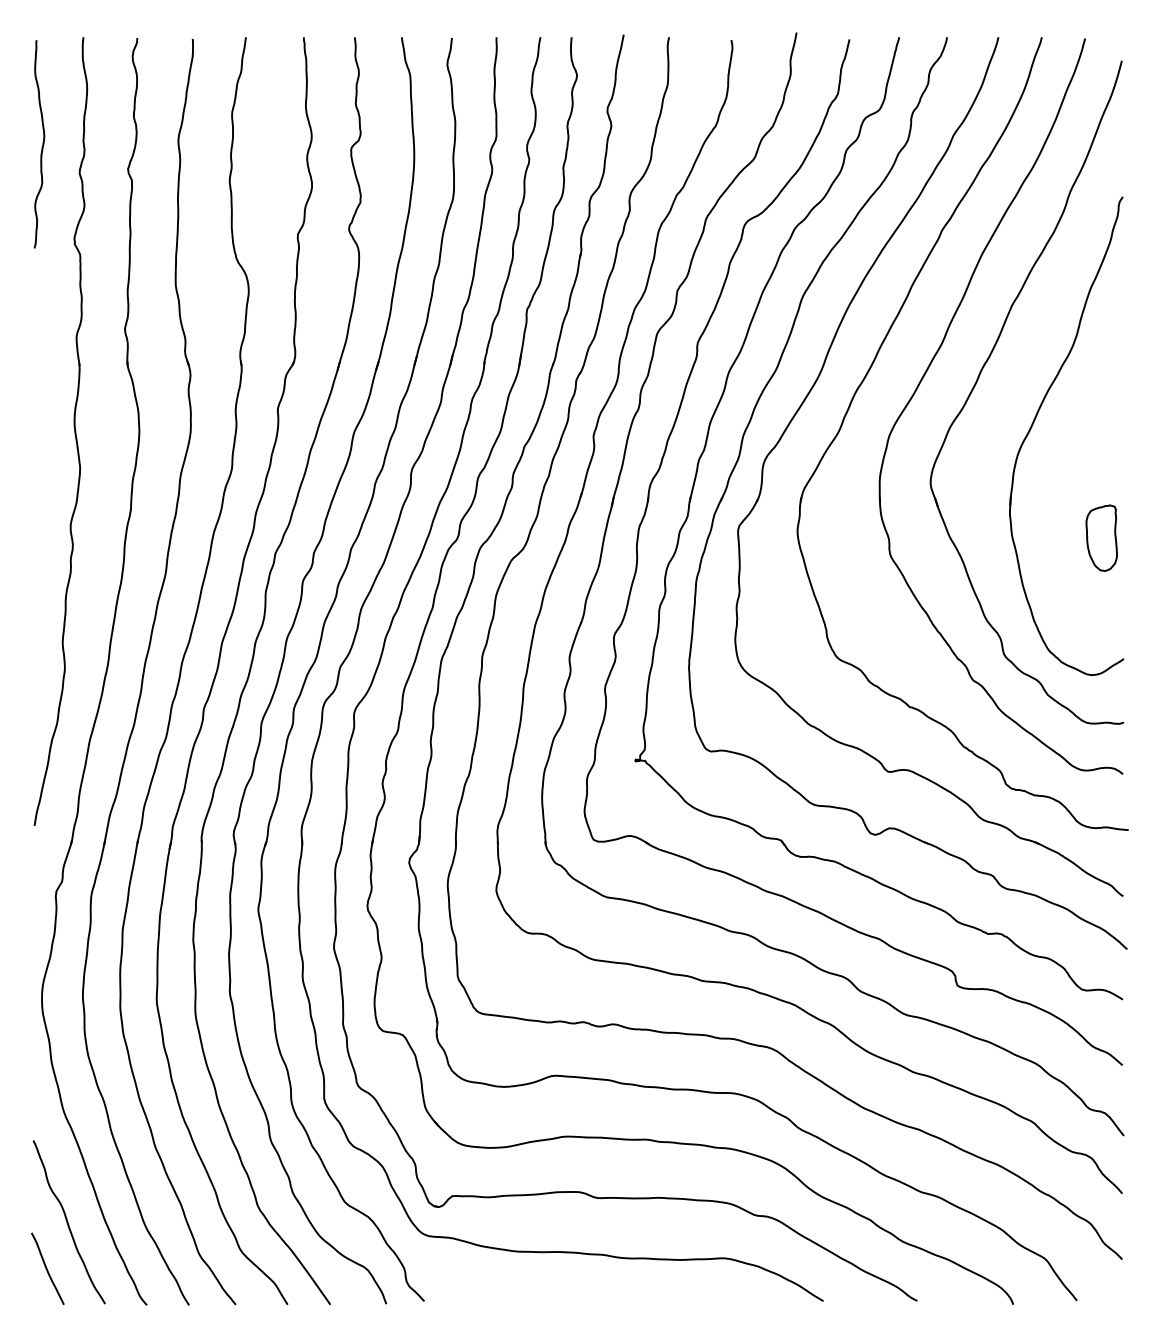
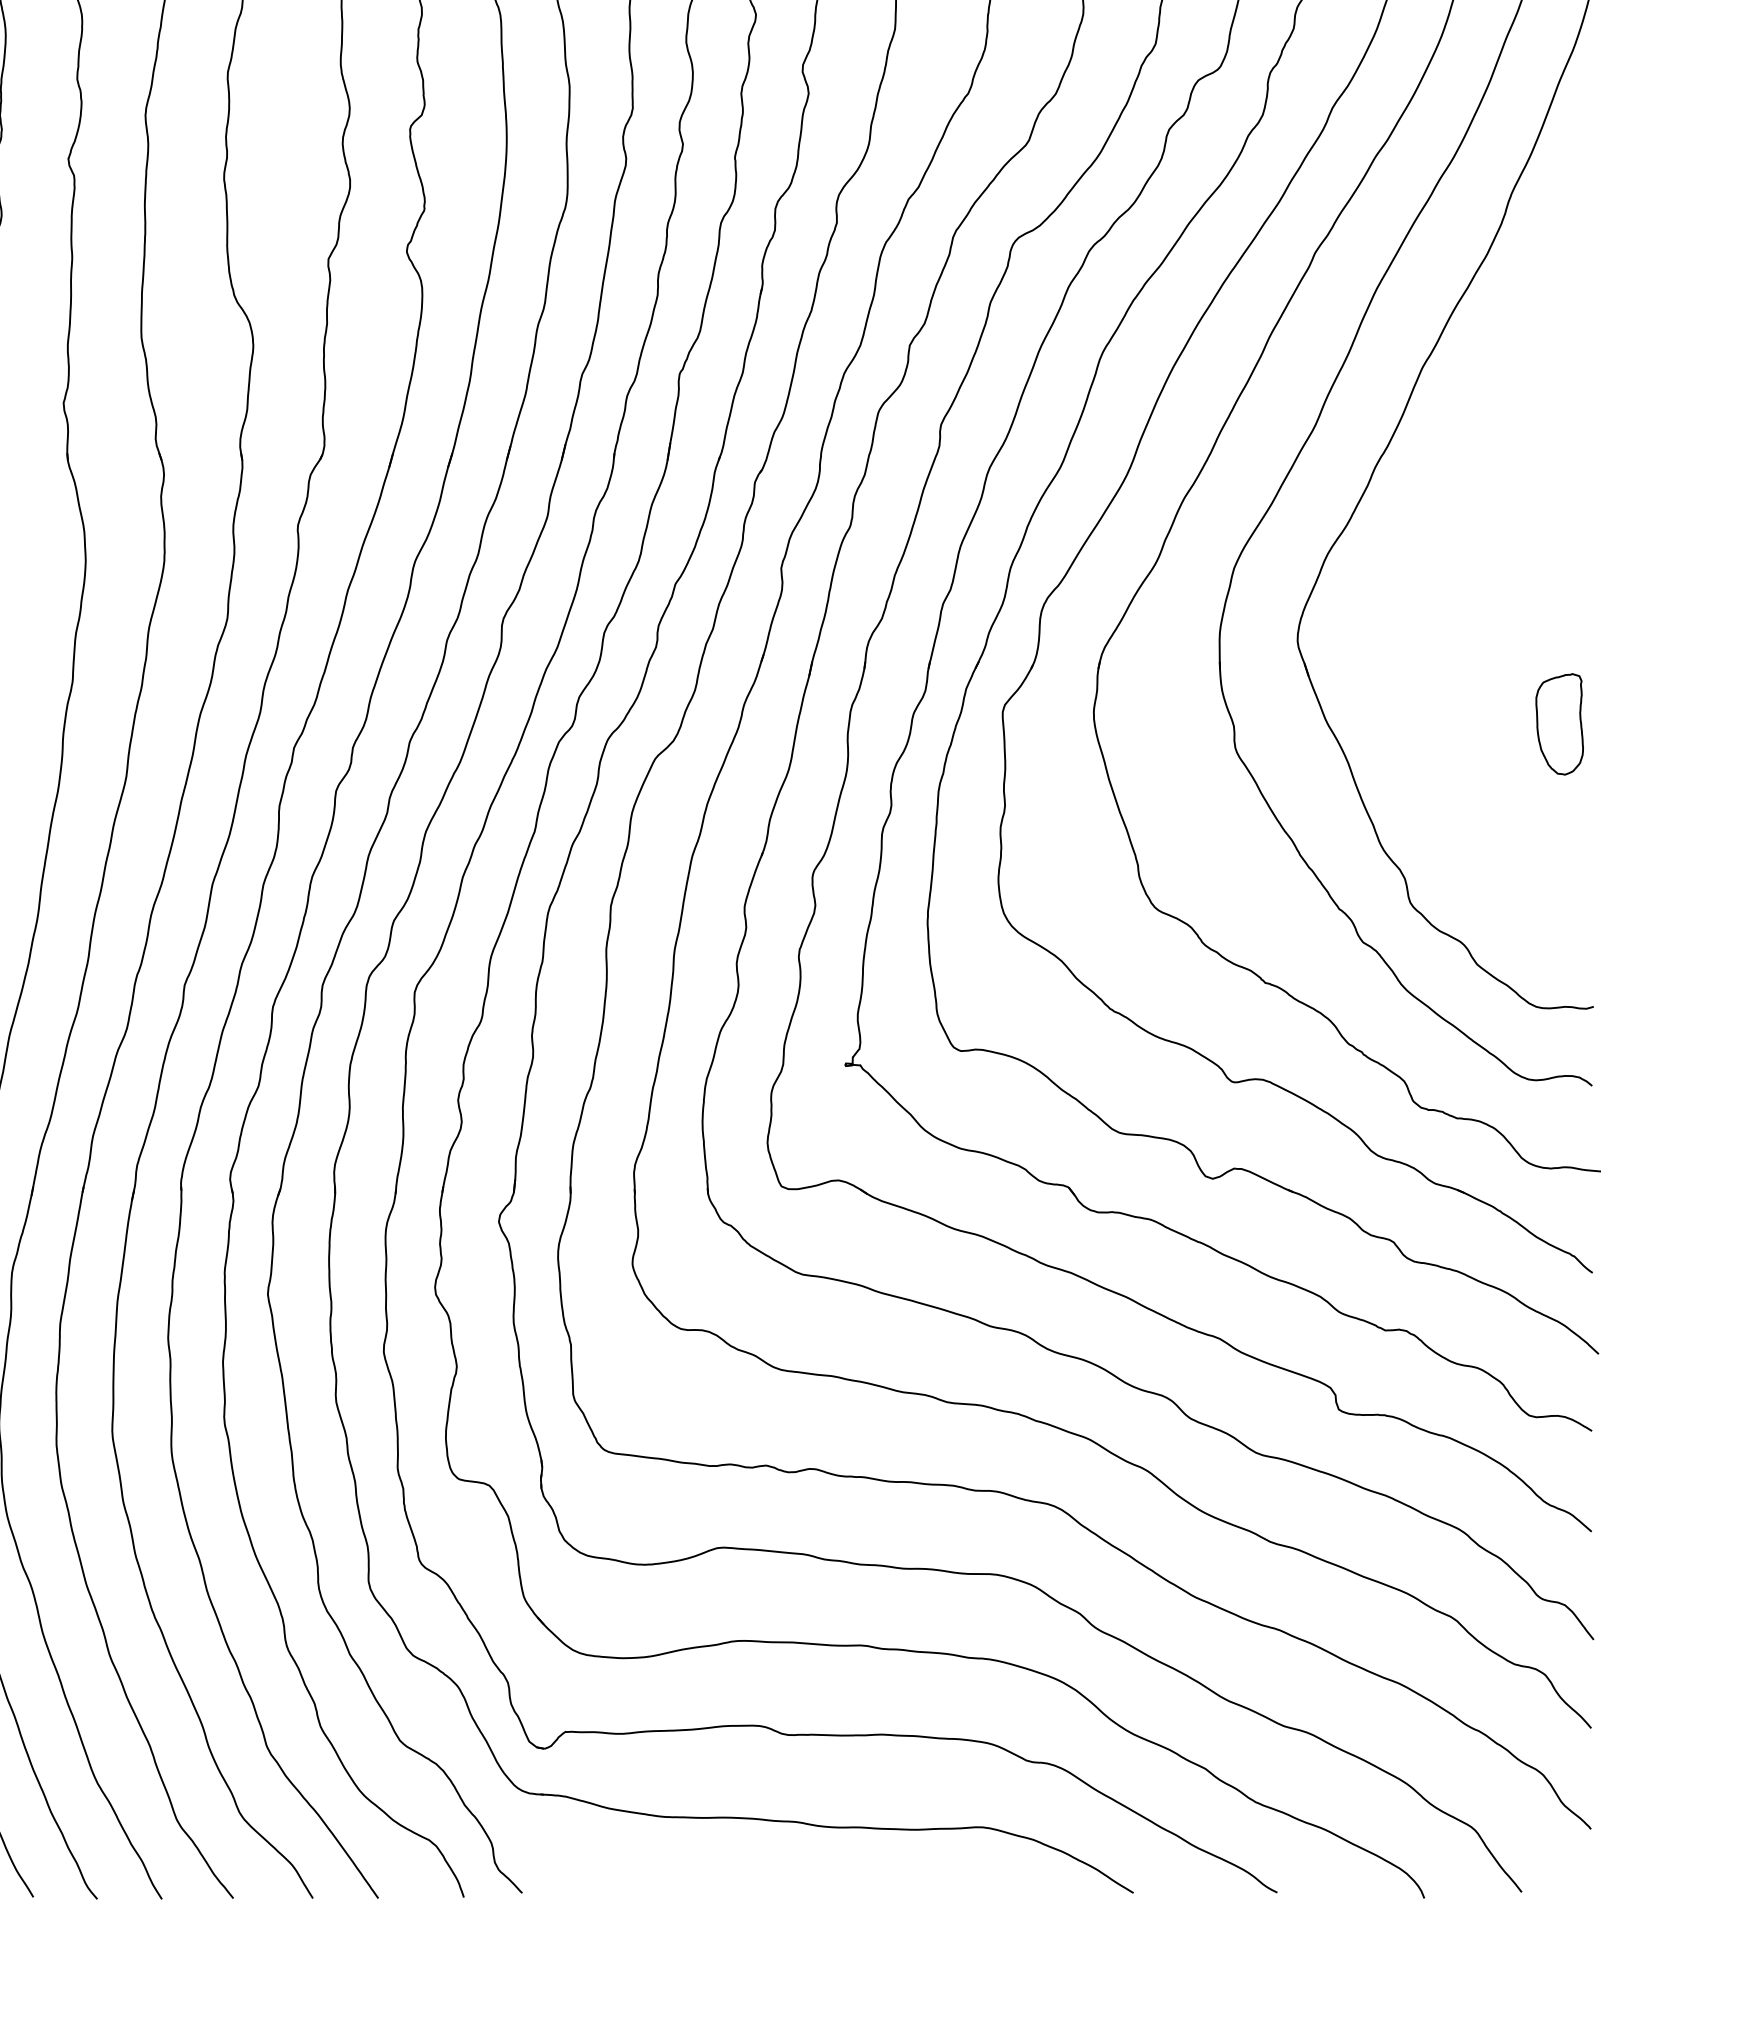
part: (1035, 420) -> (1458, 544), removed

